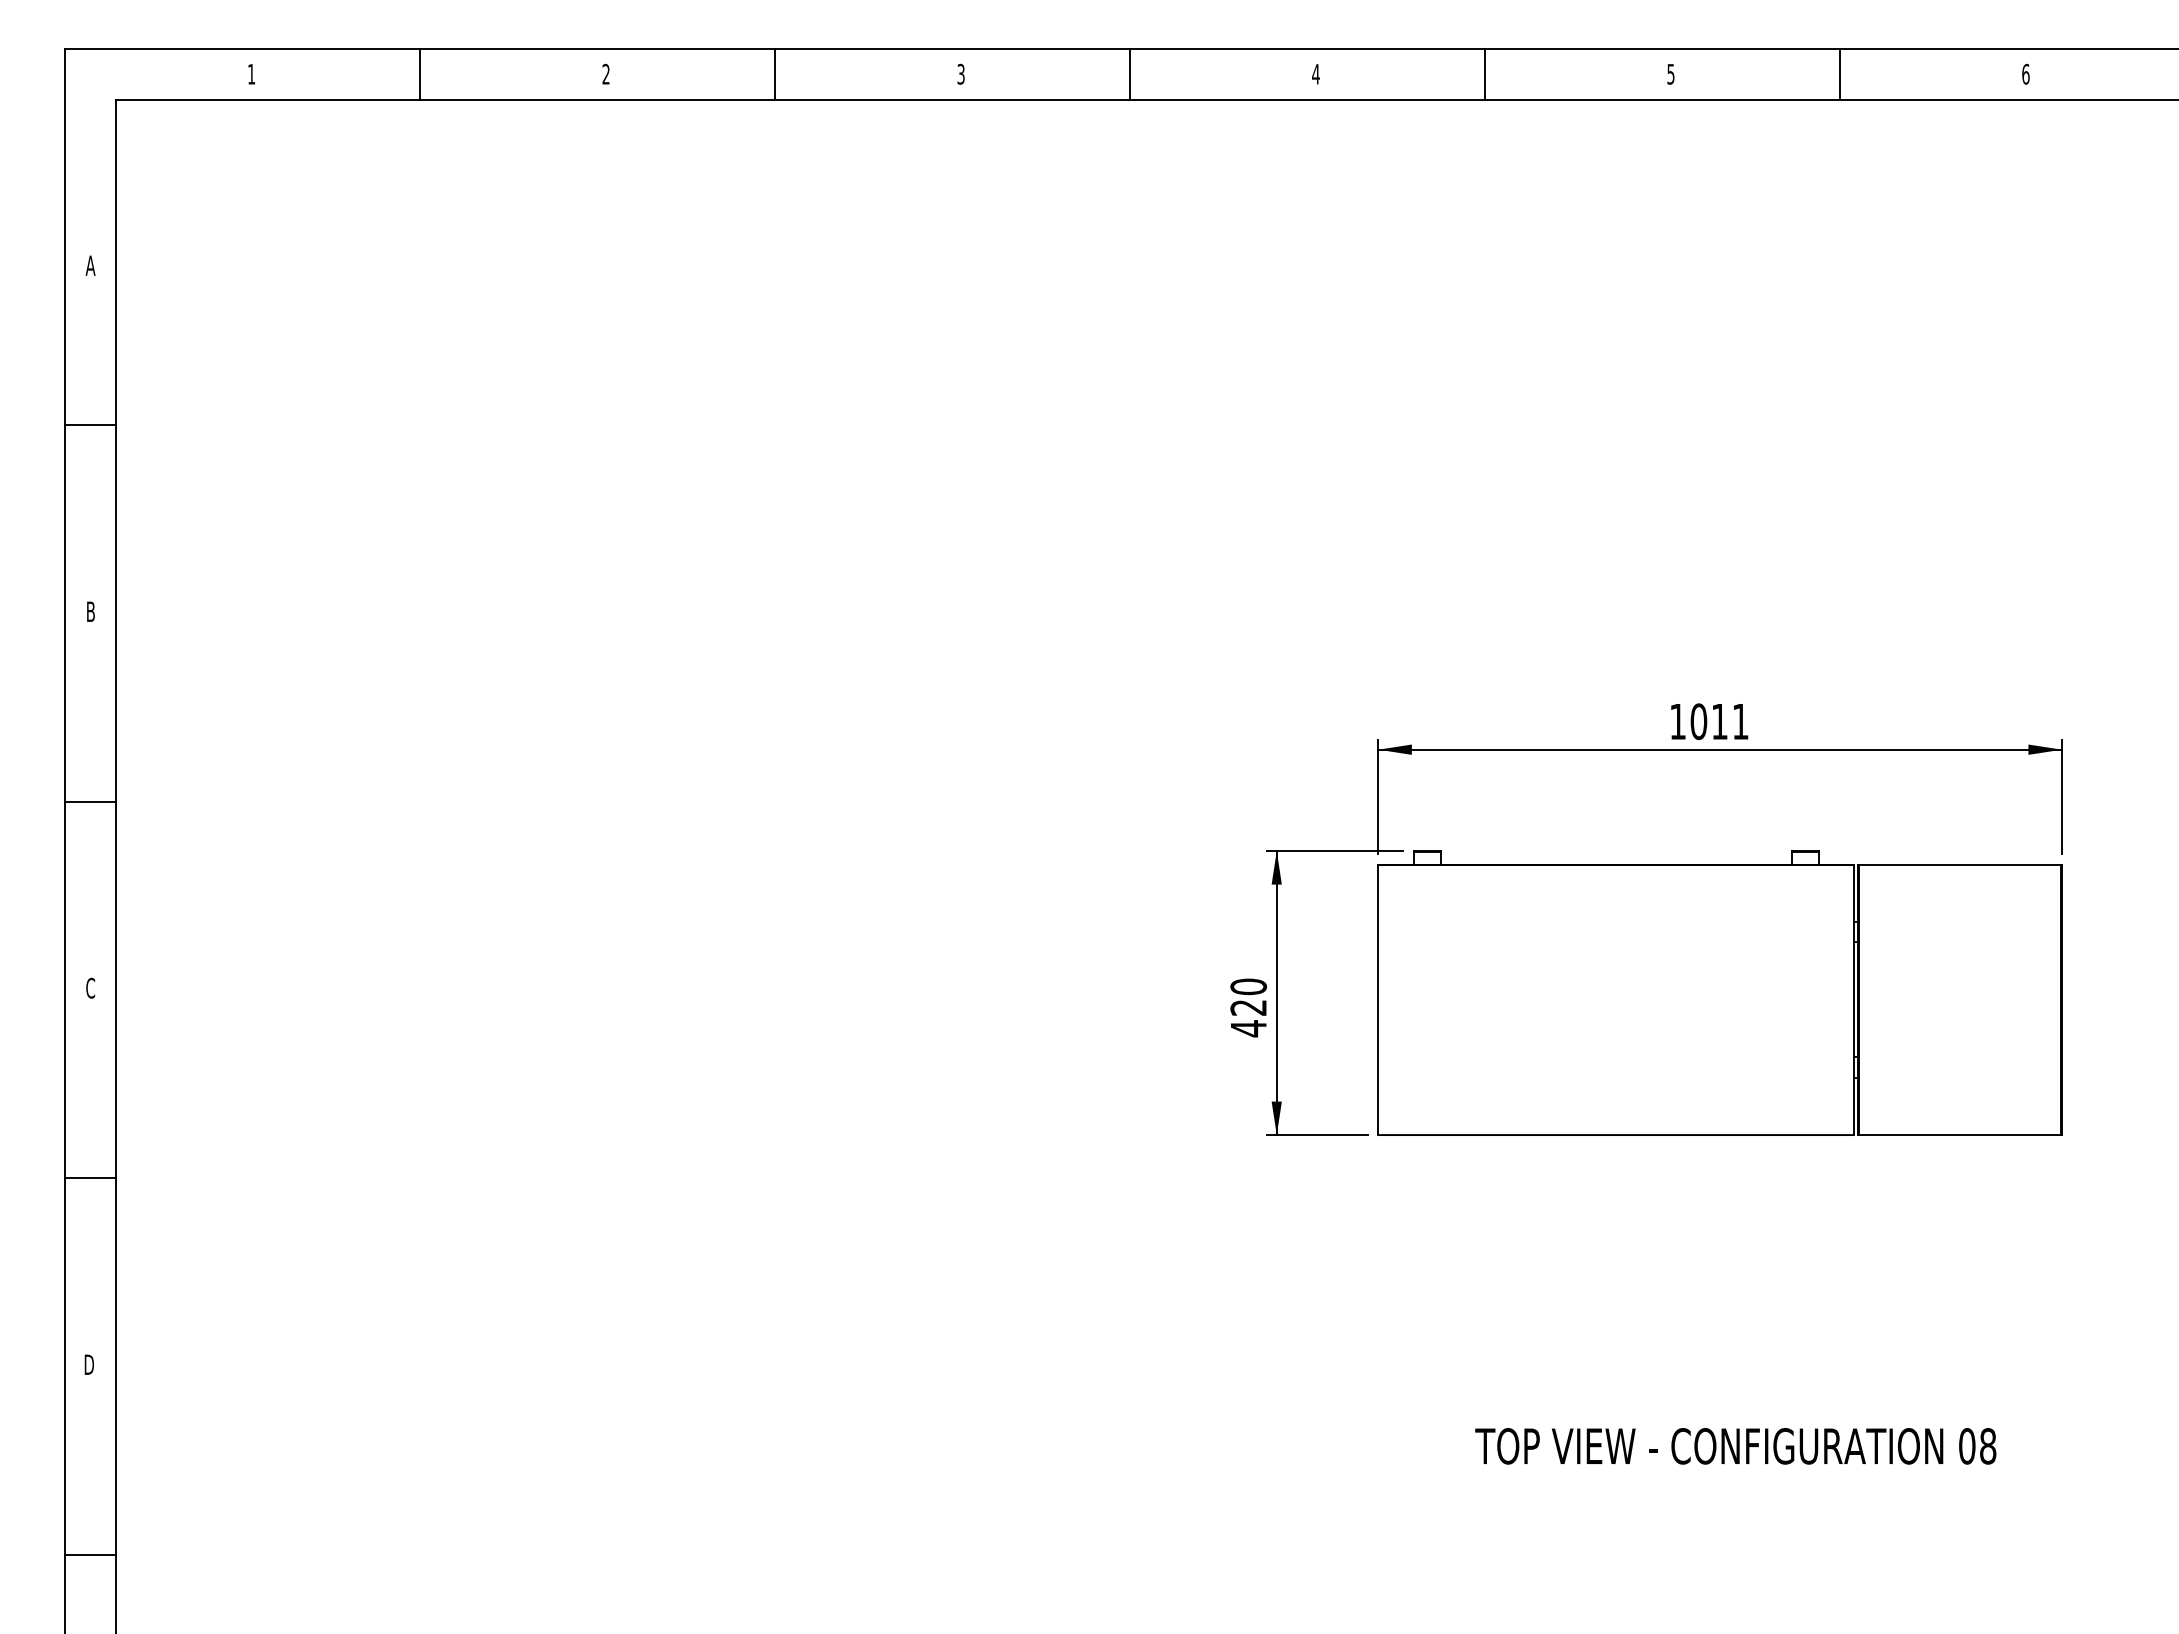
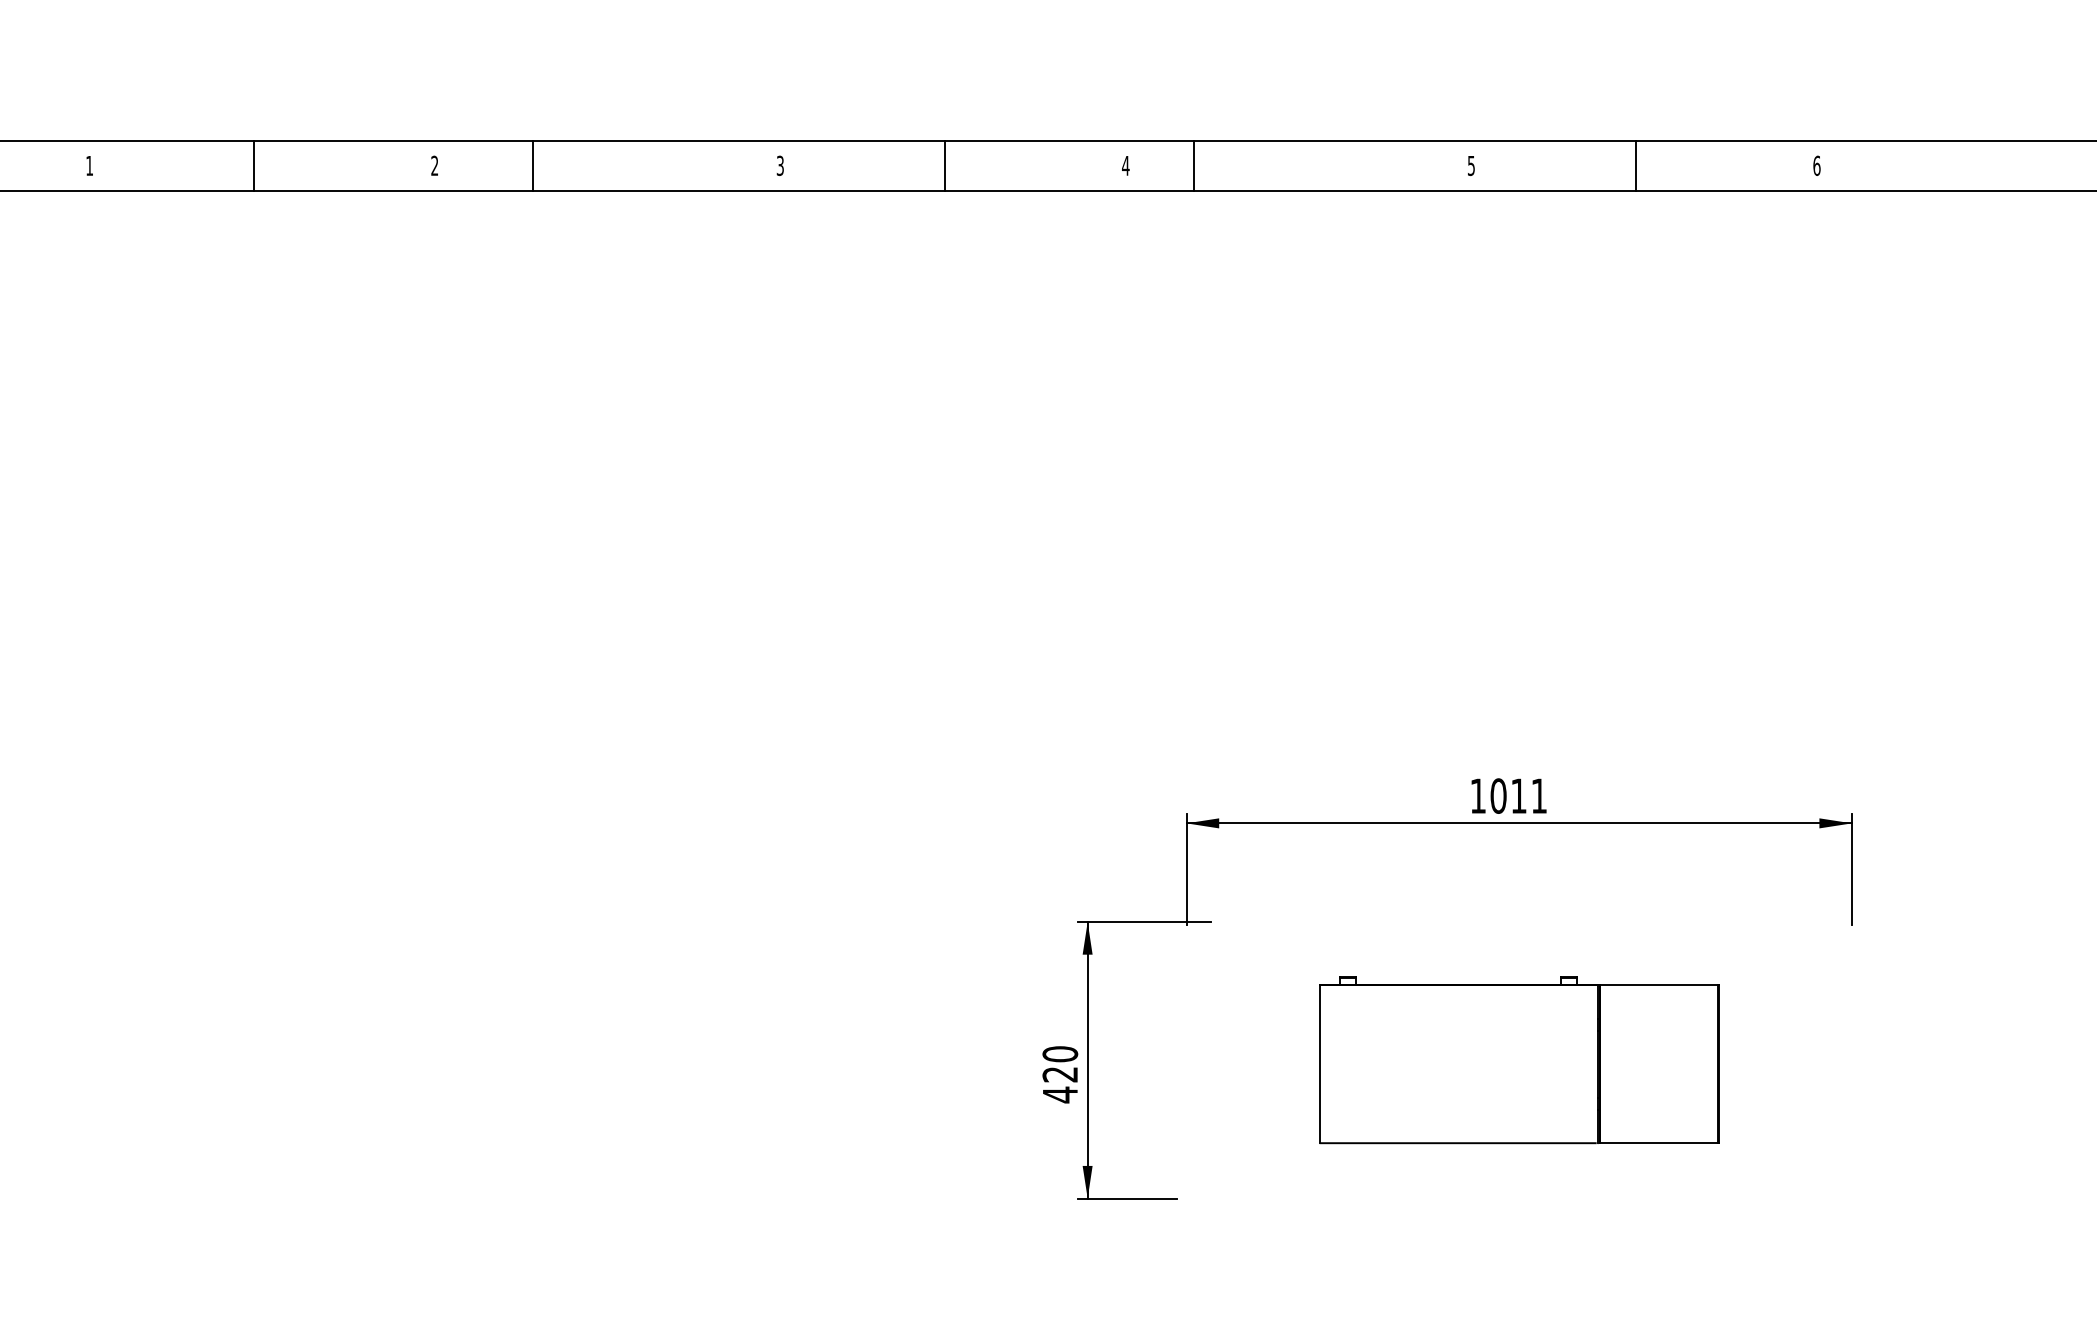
line: (775, 73) -> (533, 165), moved
line: (1485, 73) -> (1194, 165), moved
part: (1719, 992) -> (1518, 1059), size x0.6

